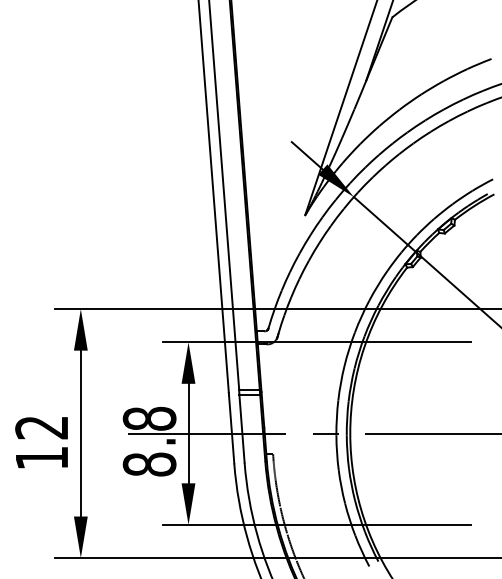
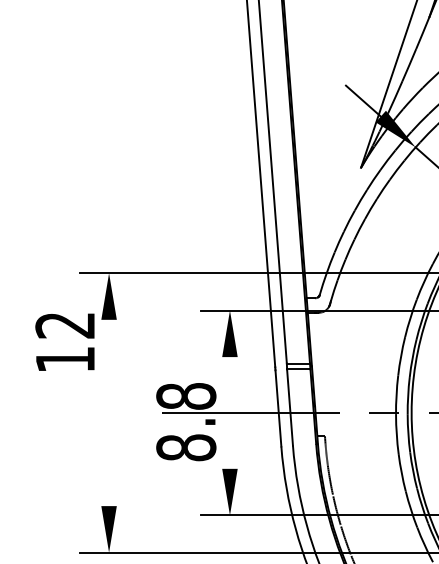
line: (80, 433) -> (108, 412), removed
line: (188, 433) -> (229, 412), removed
text: (41, 442) -> (64, 342), moved

